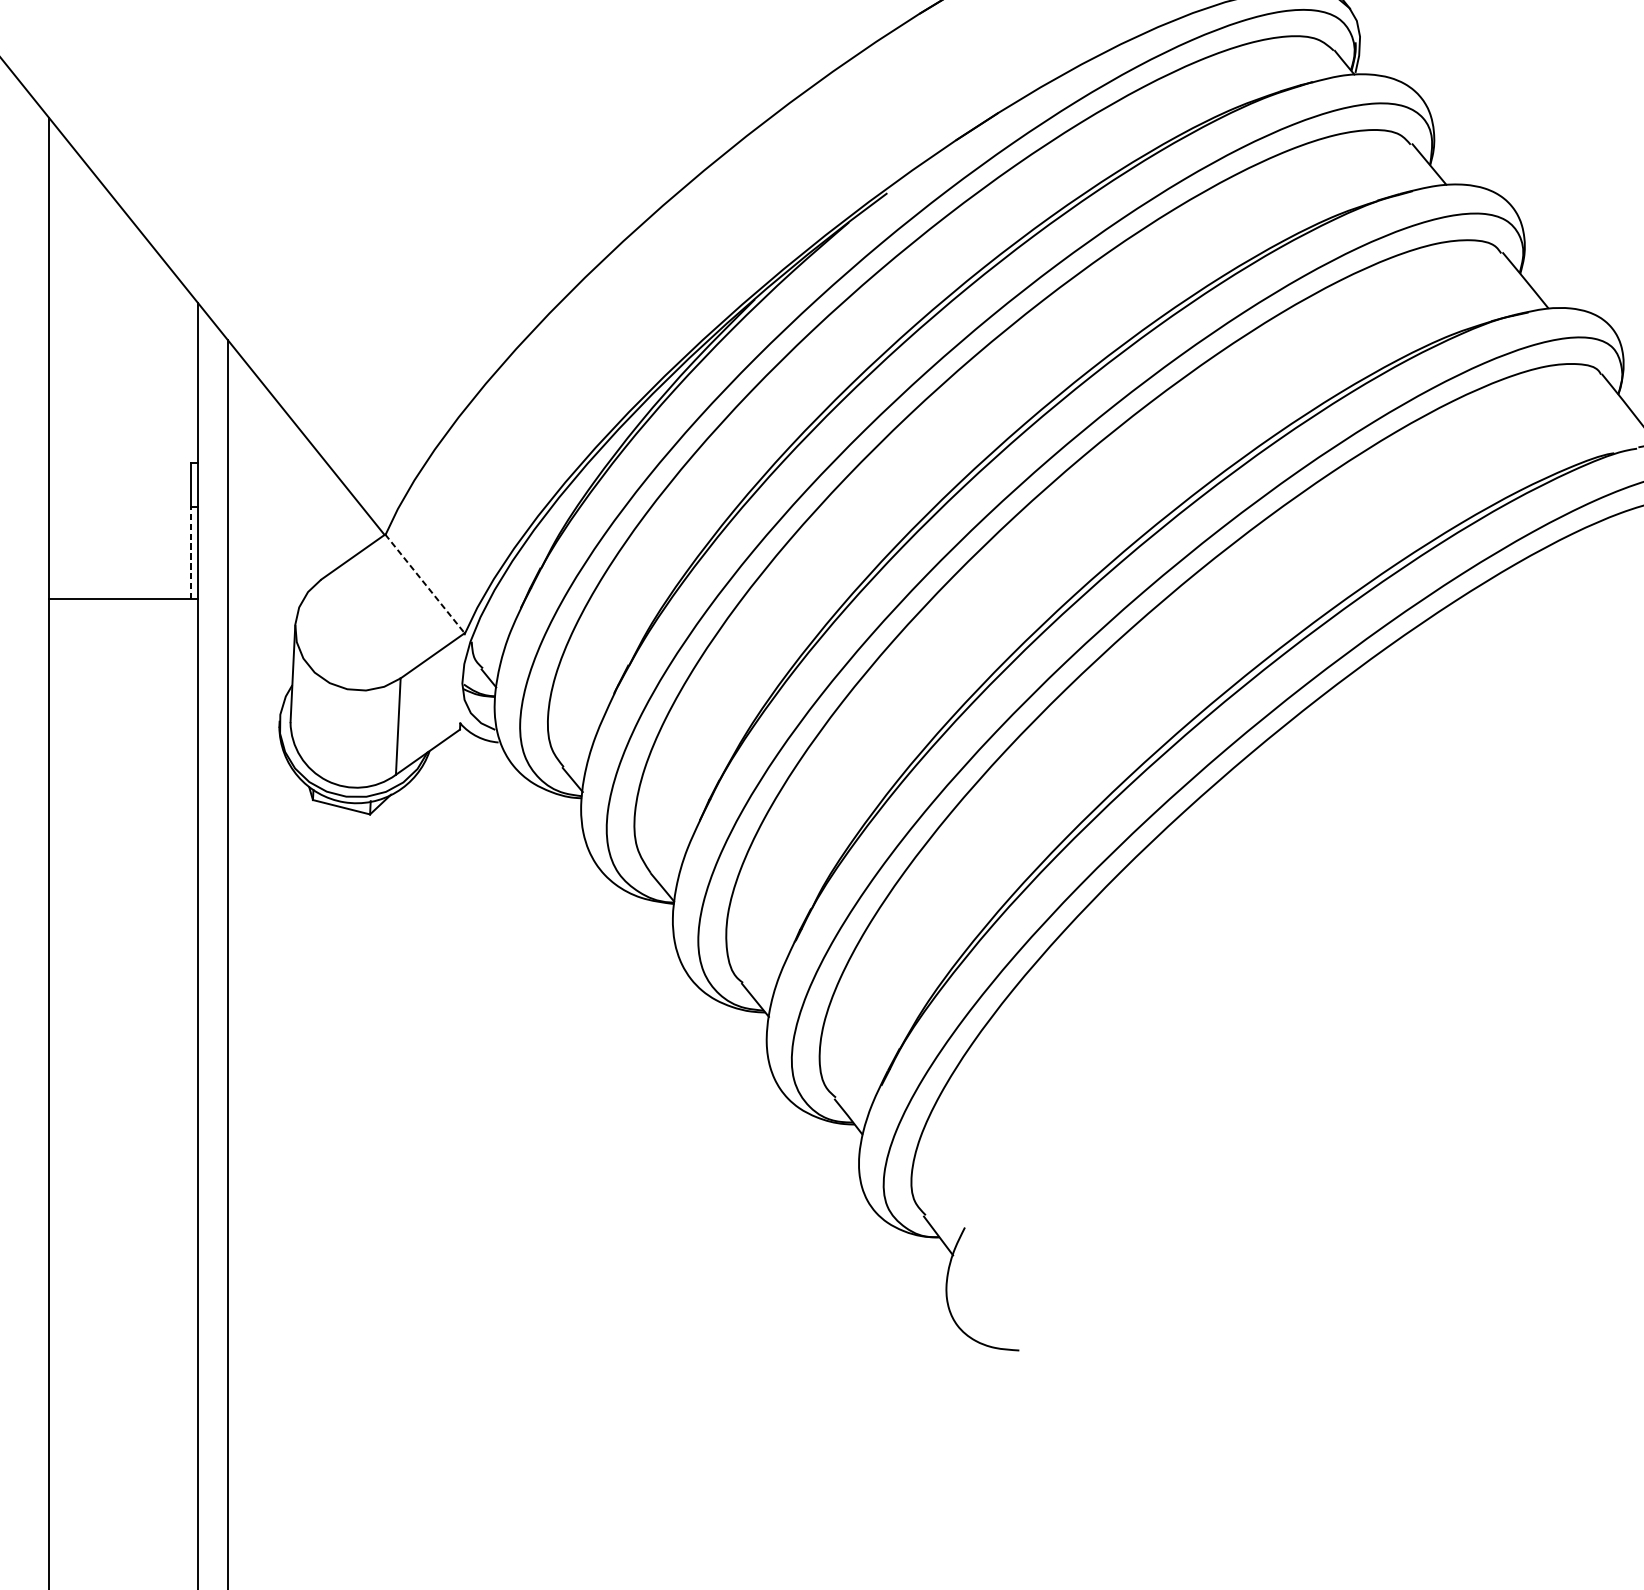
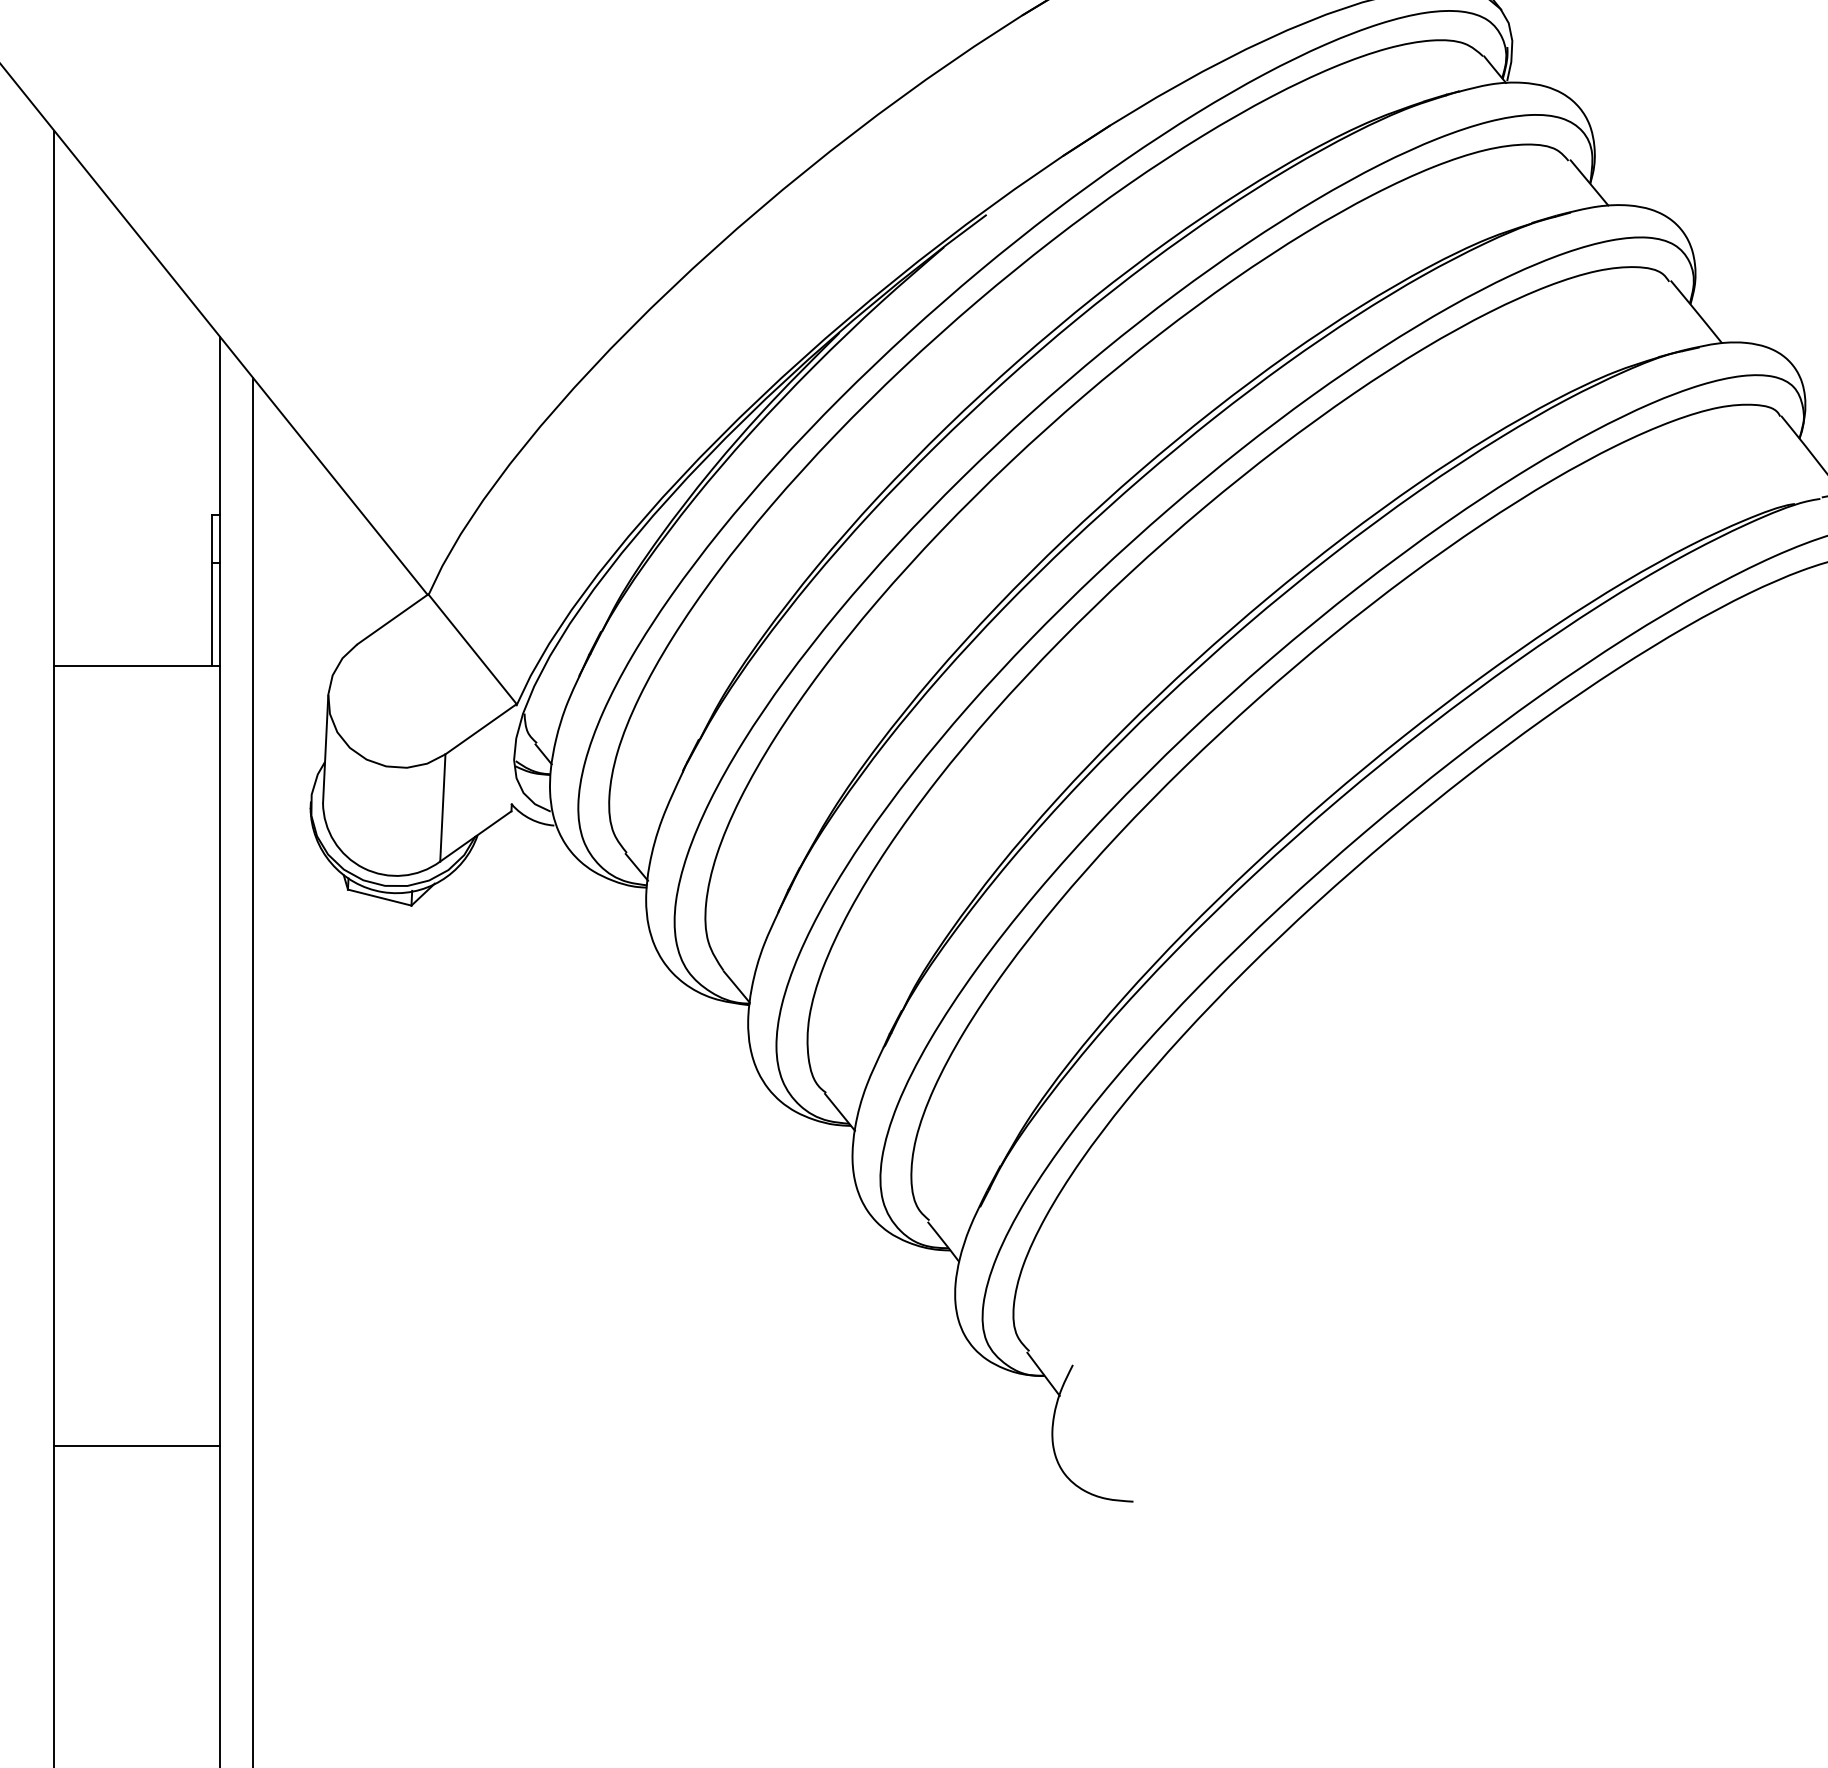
line: (190, 552) -> (211, 614), dashed -> solid
line: (424, 584) -> (472, 649), dashed -> solid
line: (123, 1300) -> (137, 1446), added

